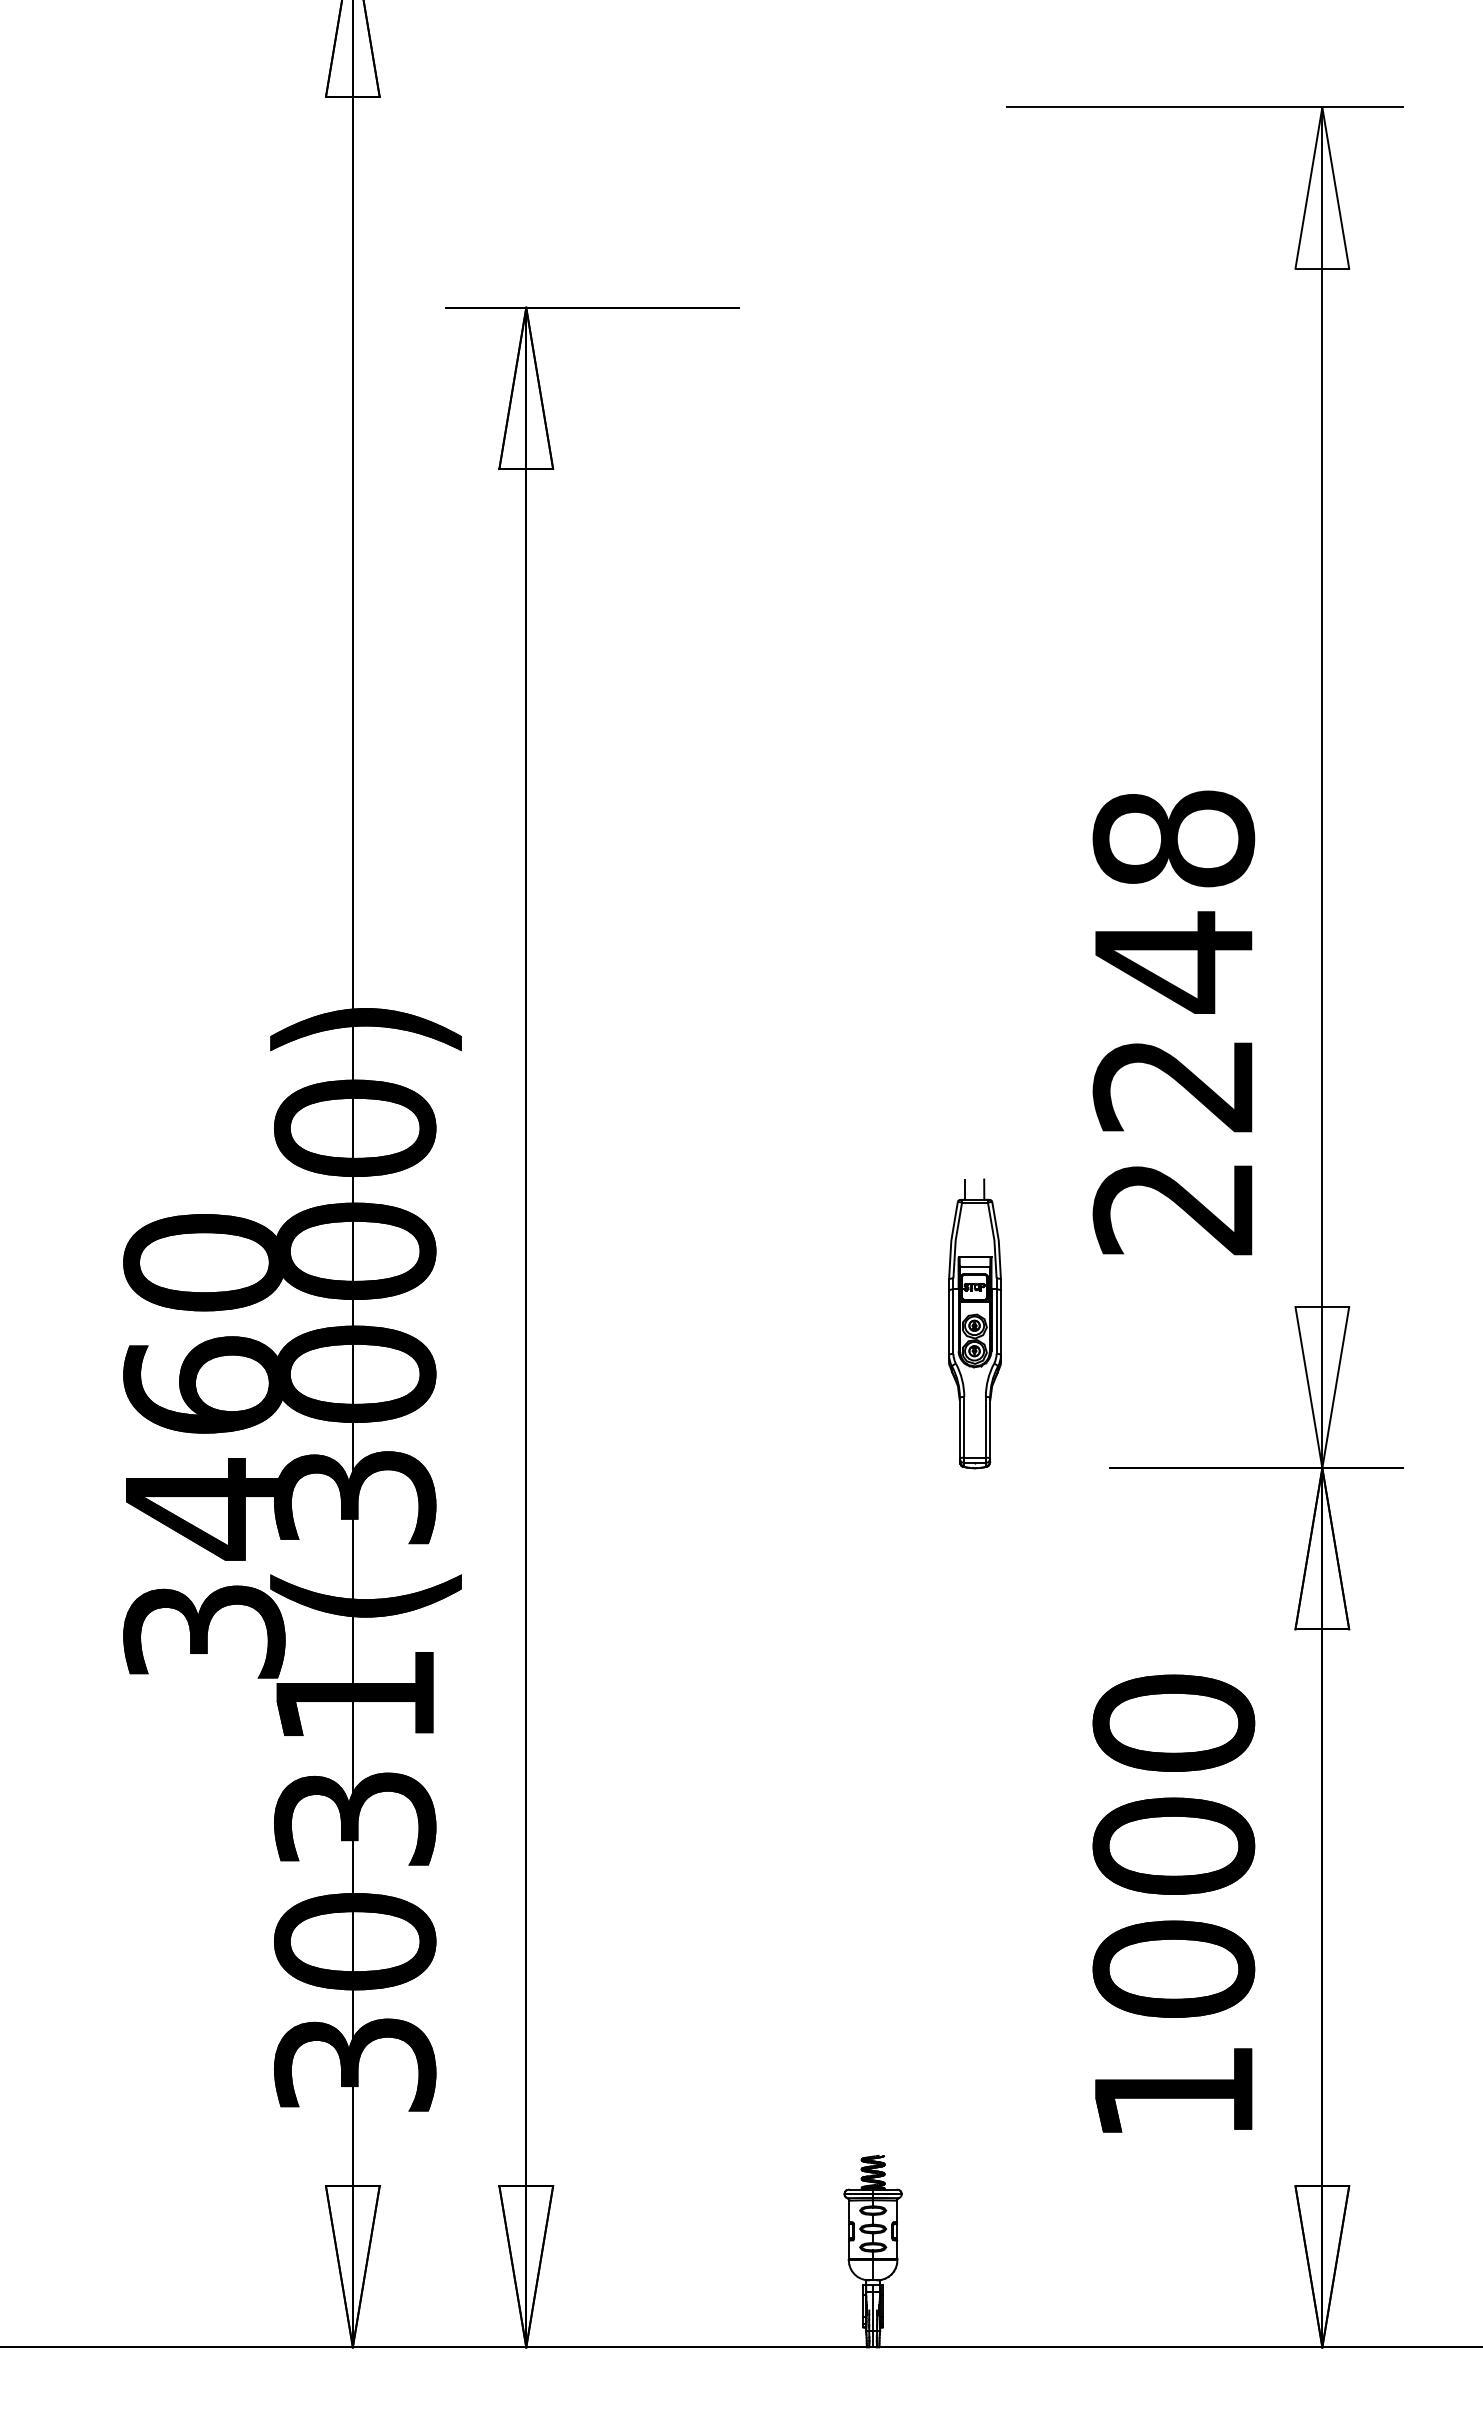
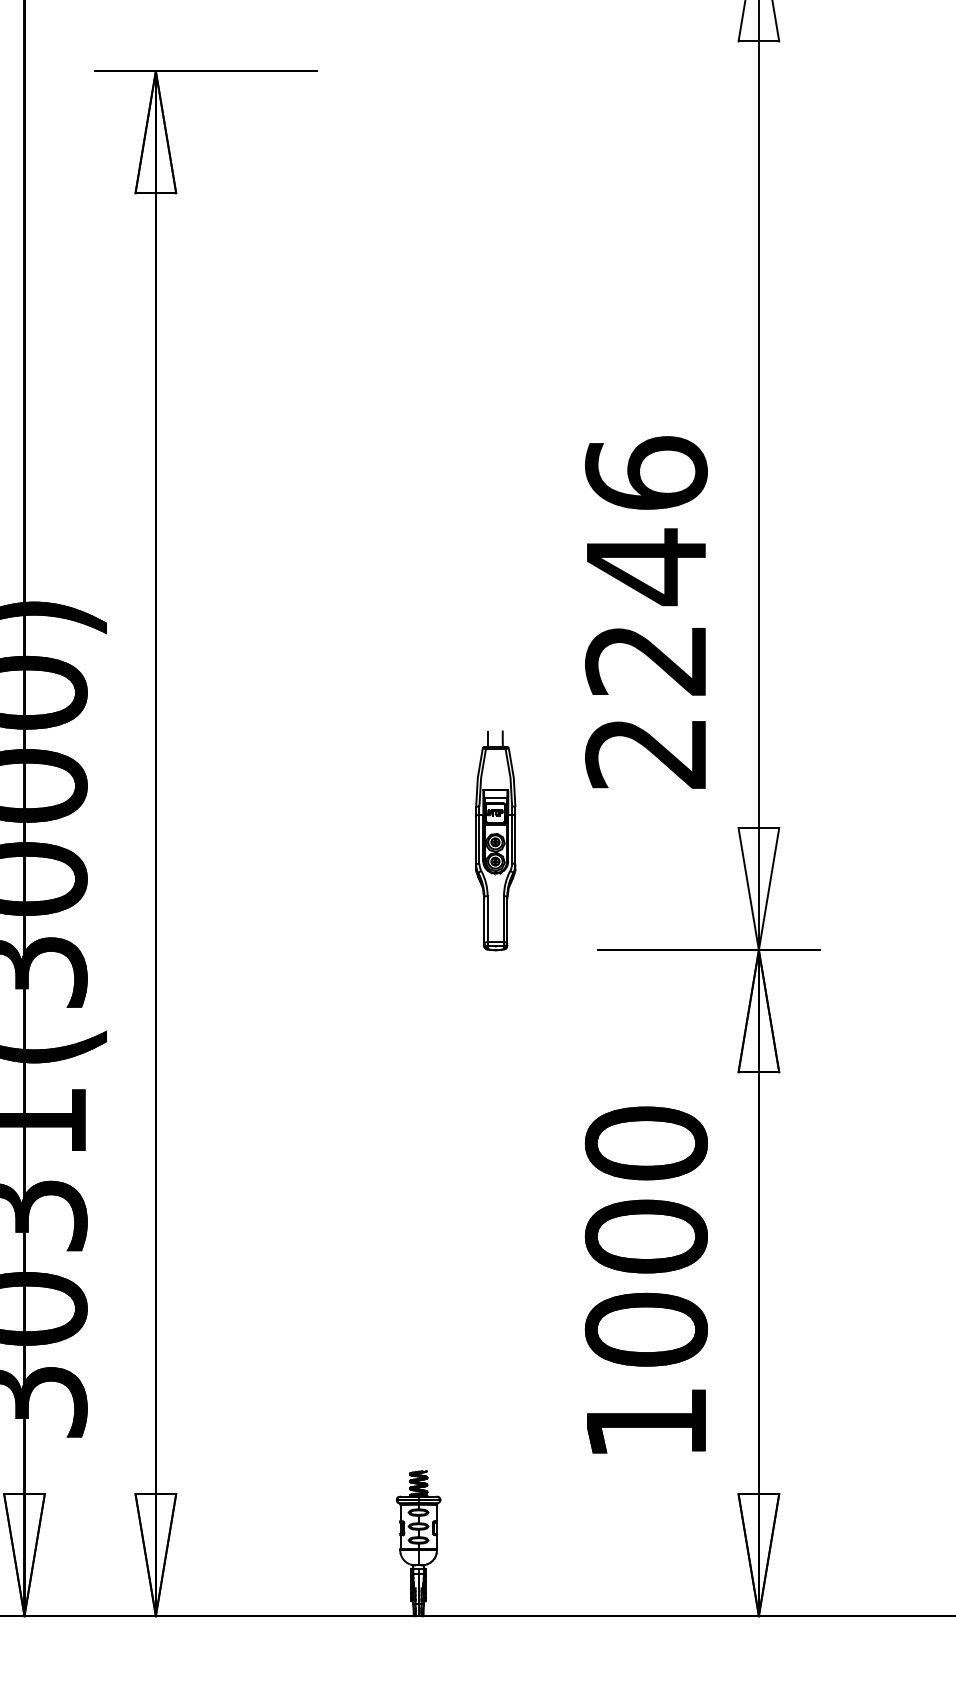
text: (1173, 838) -> (646, 473), 2248 -> 2246

